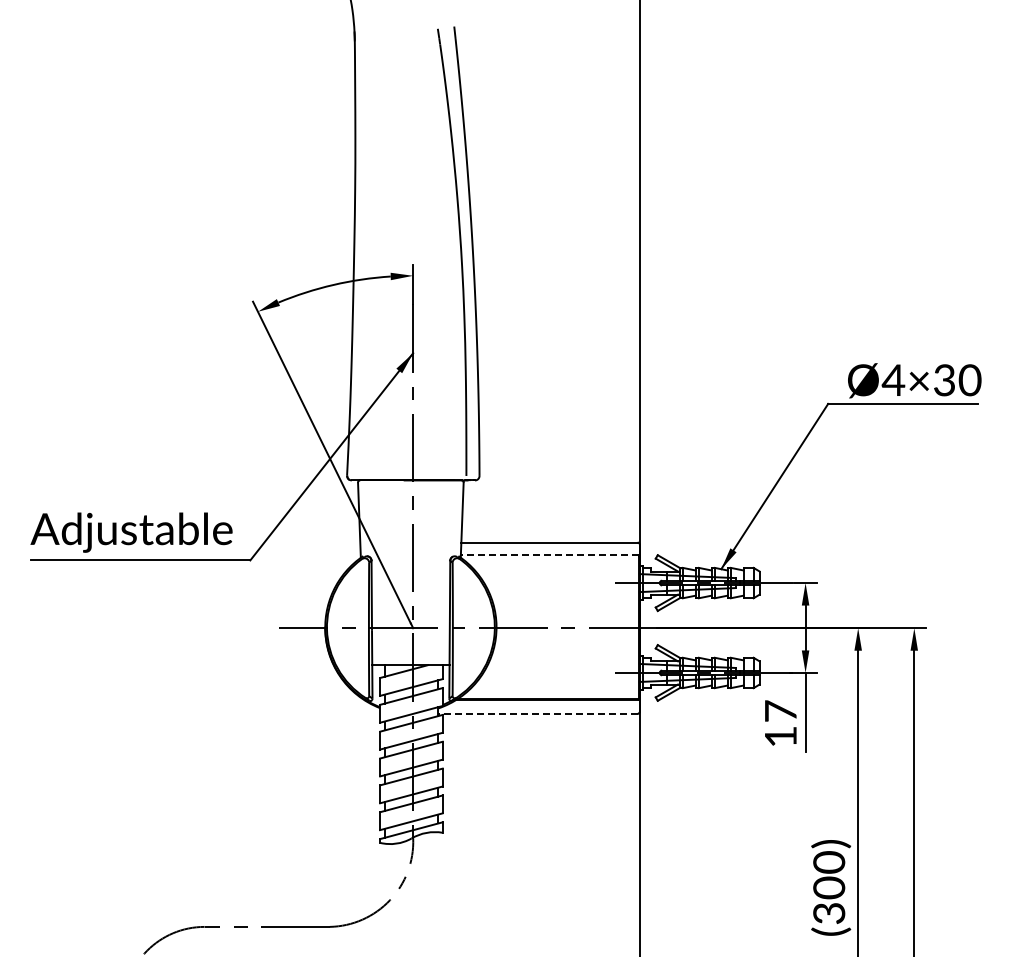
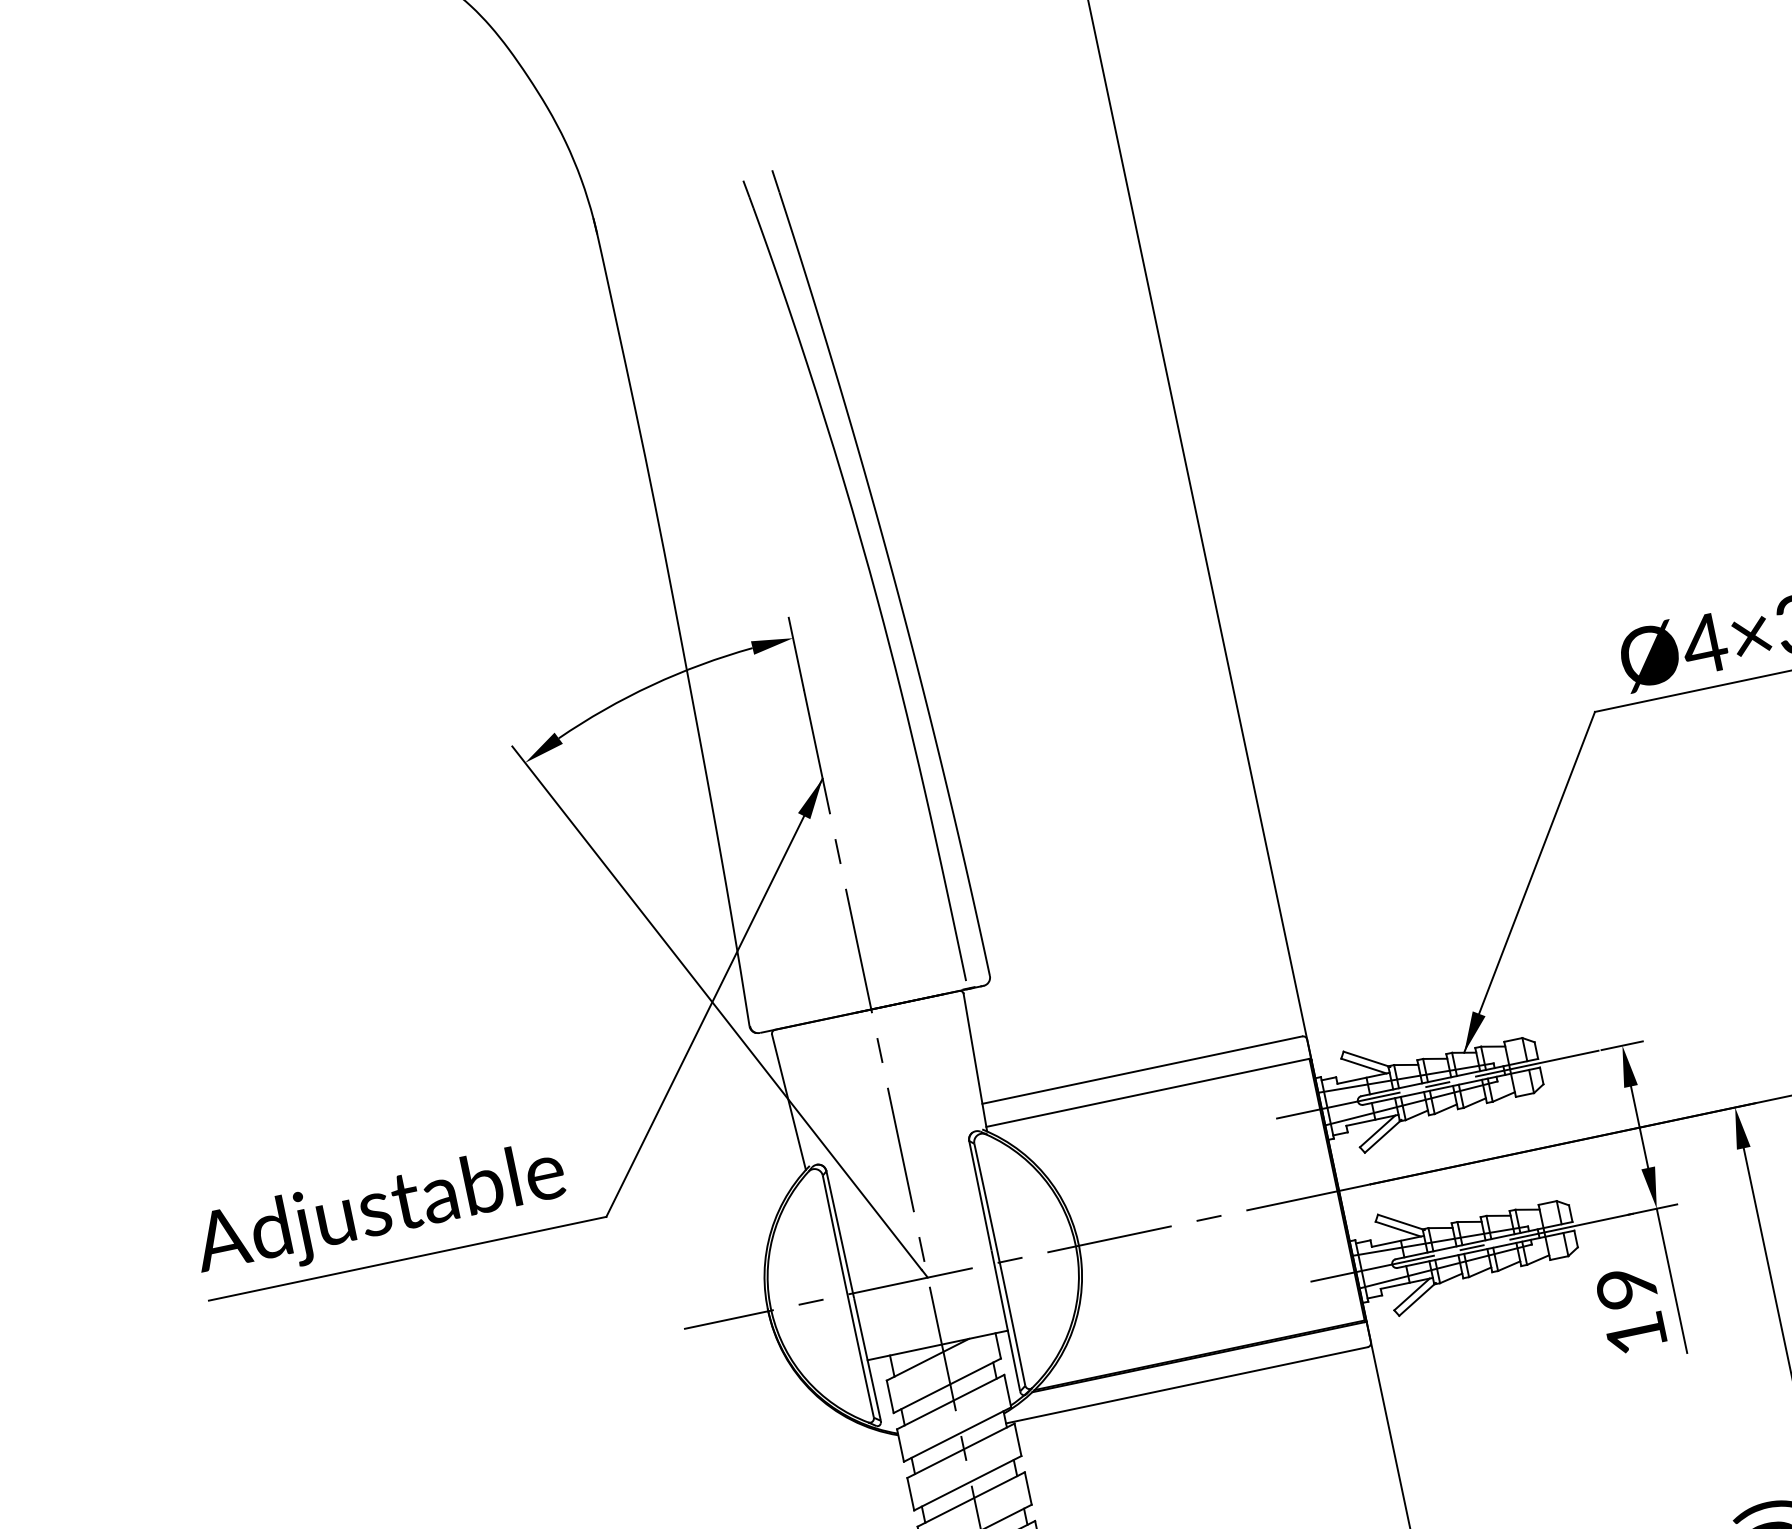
line: (549, 555) -> (1147, 1093), dashed -> solid
text: (780, 710) -> (1625, 1286), 17 -> 19
line: (537, 713) -> (1185, 1384), dashed -> solid

